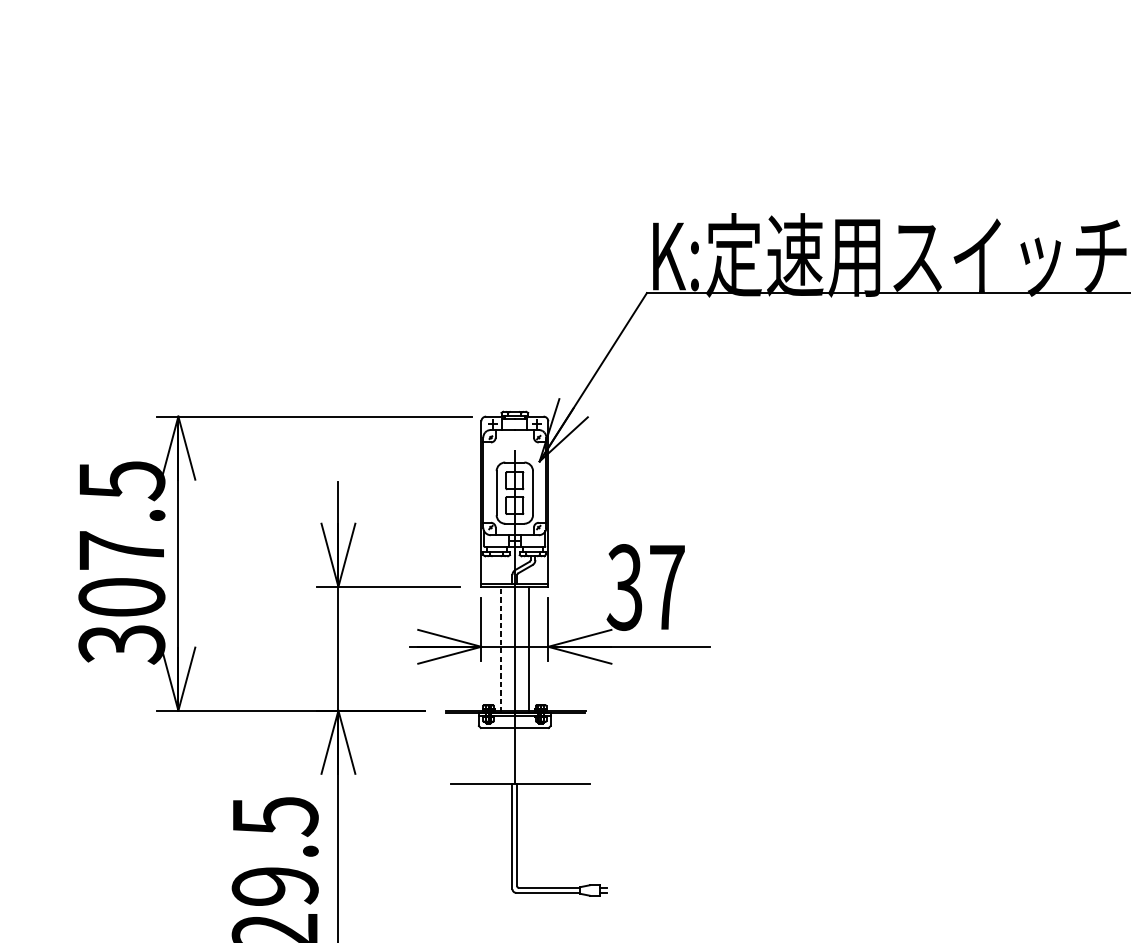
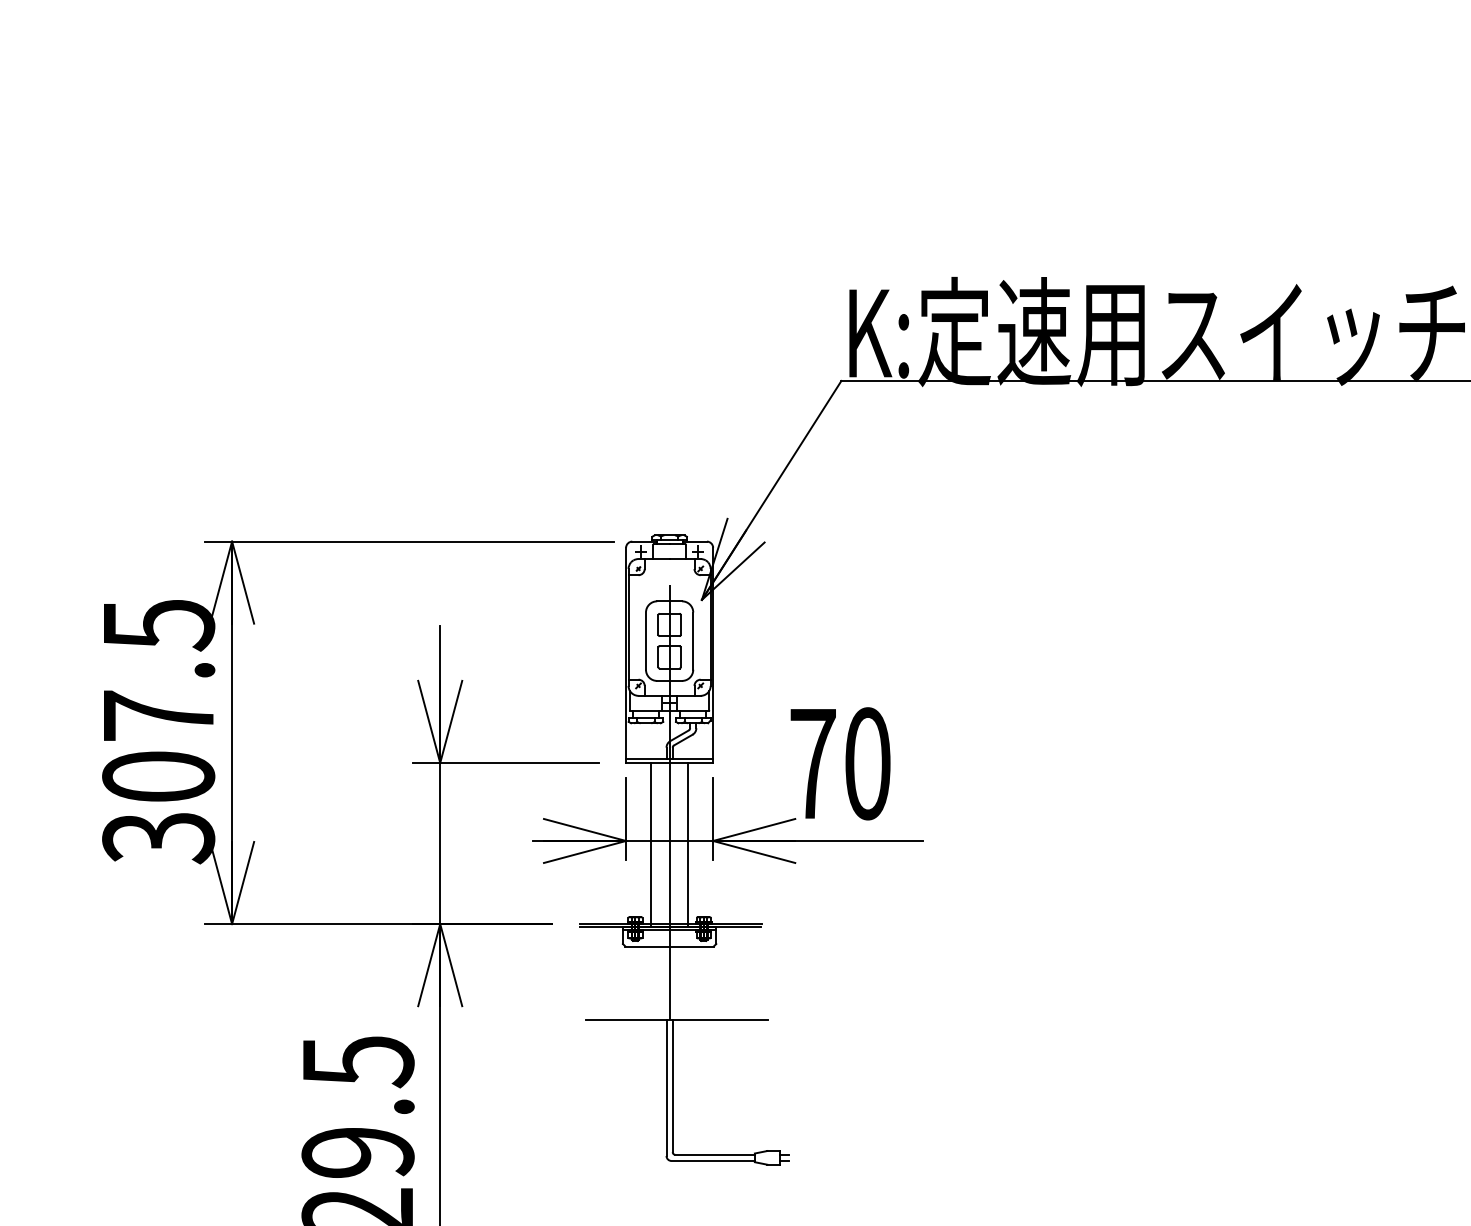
text: (645, 587) -> (839, 763), 37 -> 70
line: (500, 649) -> (650, 844), dashed -> solid

